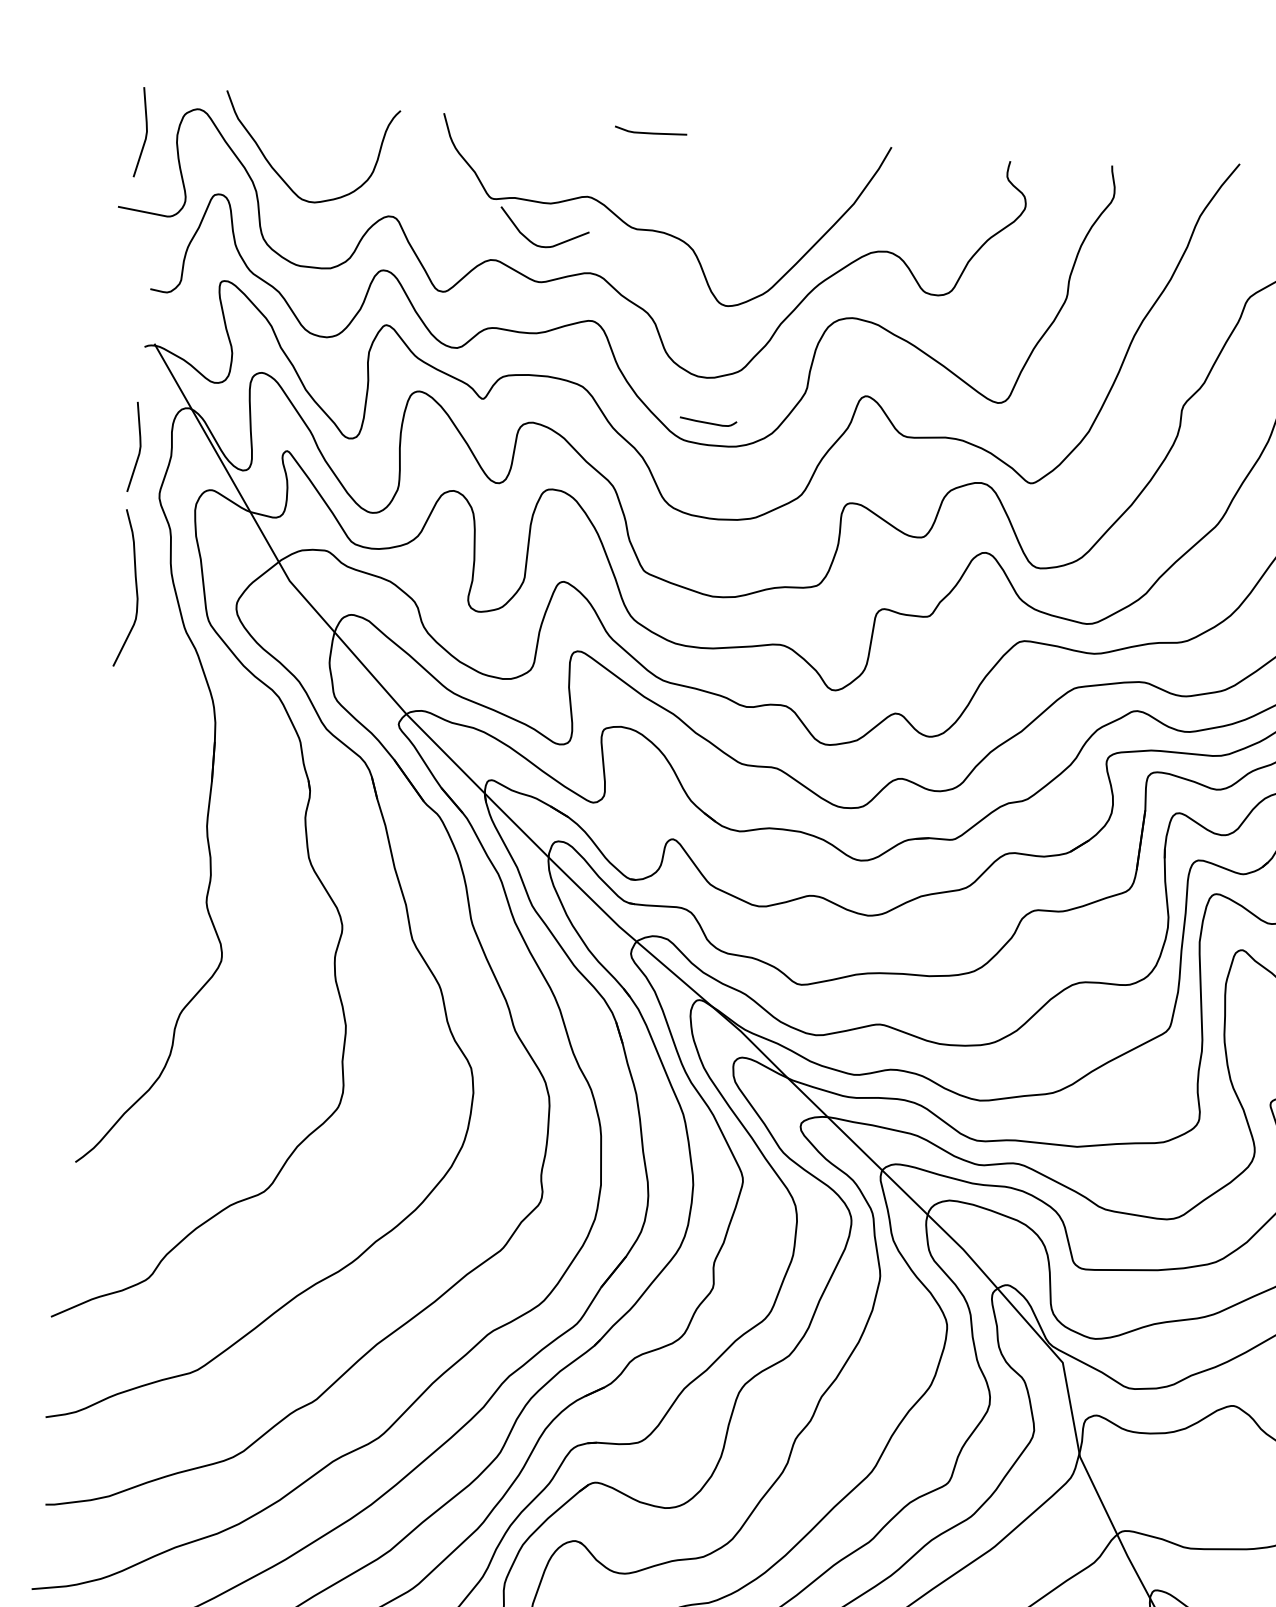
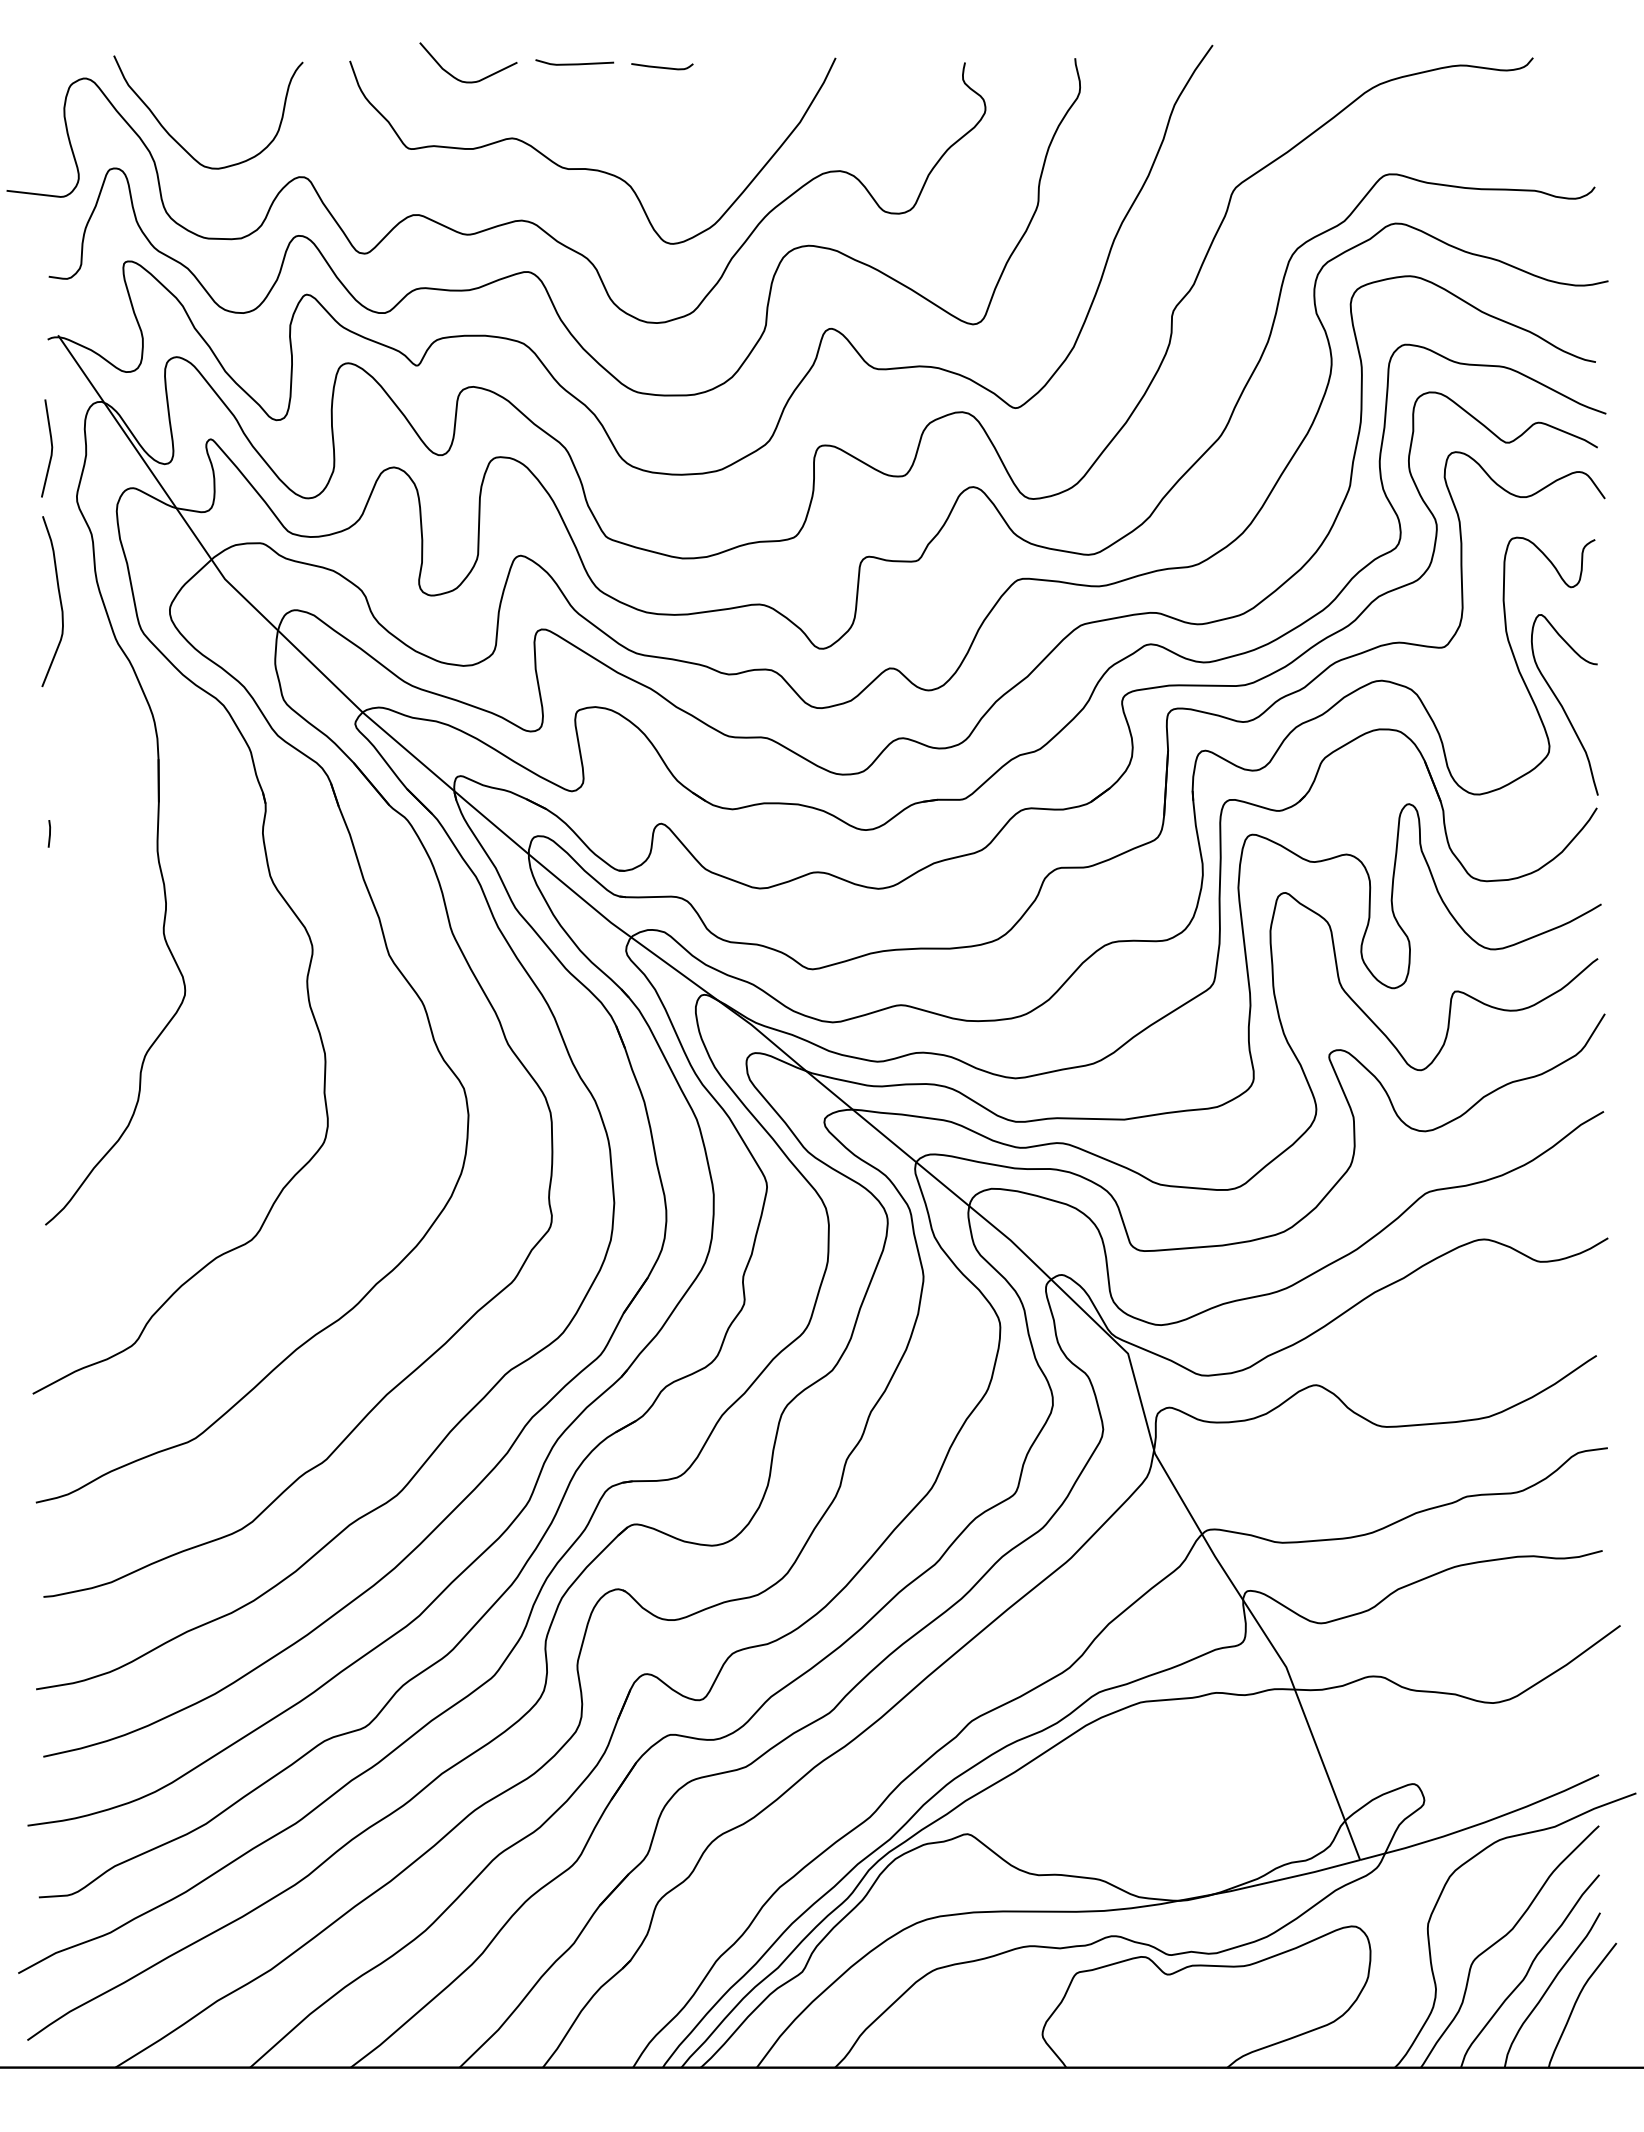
line: (146, 132) -> (30, 108), removed
curve: (535, 243) -> (460, 79), moved
curve: (708, 421) -> (662, 66), moved
line: (108, 801) -> (49, 833), added

